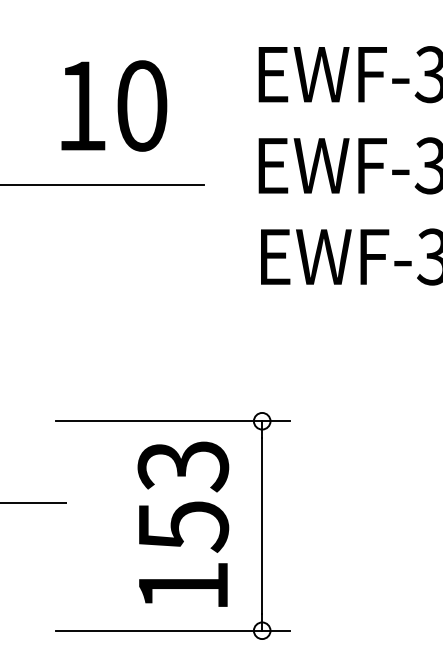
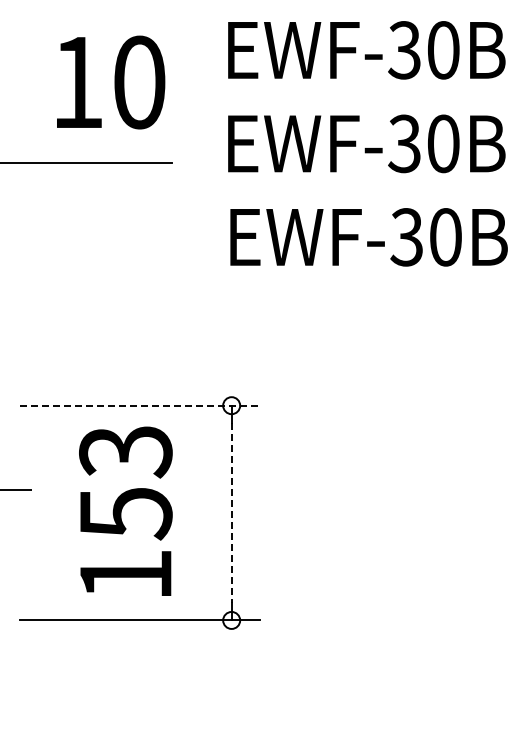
text: (114, 105) -> (111, 82), moved
line: (173, 421) -> (140, 405), solid -> dashed
text: (183, 523) -> (125, 510), moved
line: (262, 526) -> (231, 513), solid -> dashed

